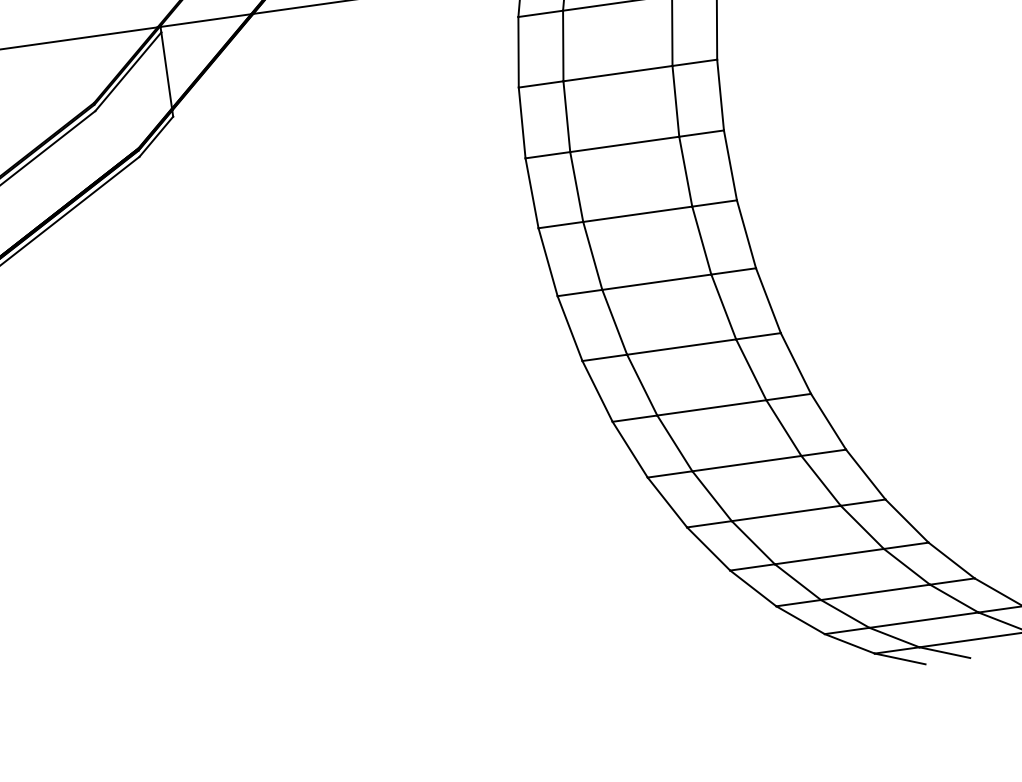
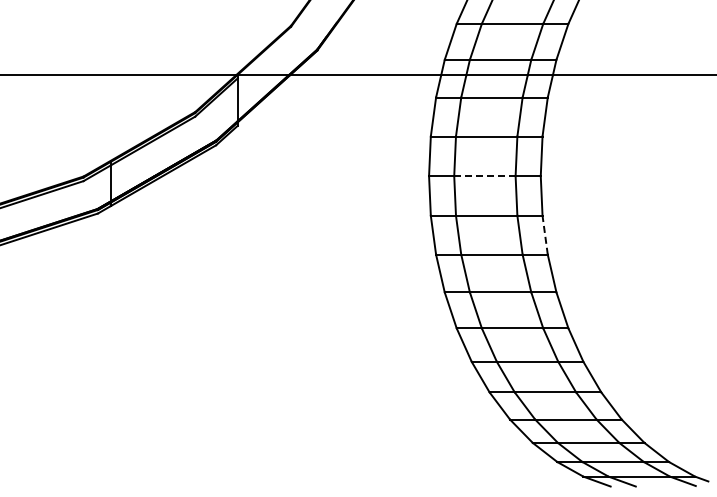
line: (624, 145) -> (484, 176), solid -> dashed
line: (747, 234) -> (545, 235), solid -> dashed

